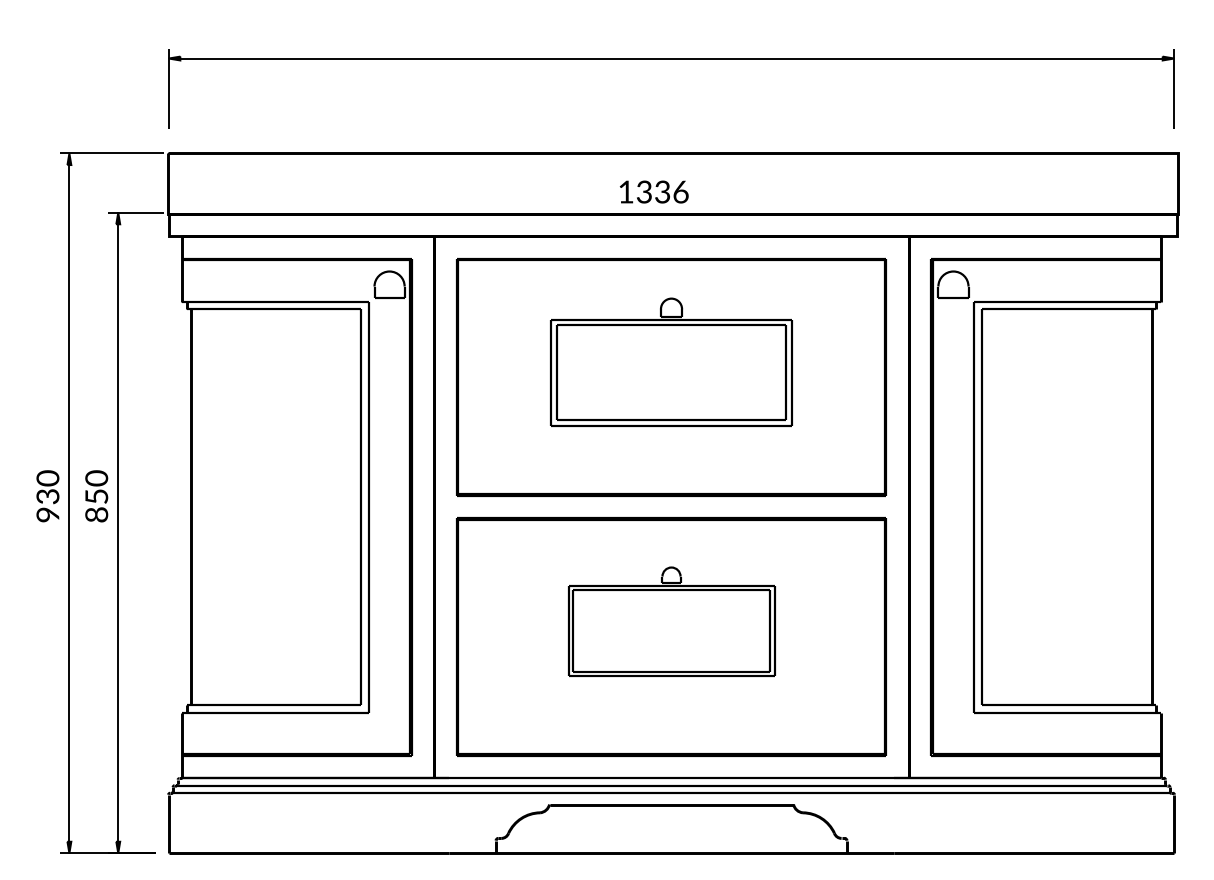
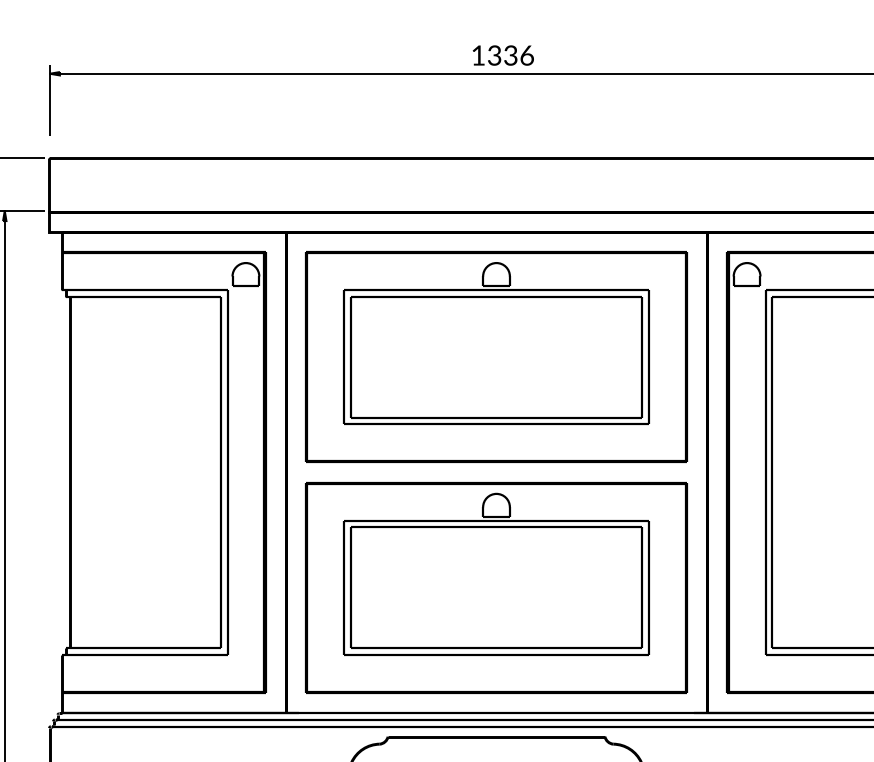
text: (654, 191) -> (503, 55), moved
part: (671, 361) -> (496, 343), size x1.43
part: (671, 621) -> (496, 574), size x1.67

